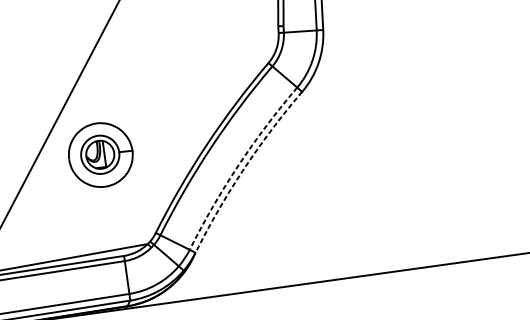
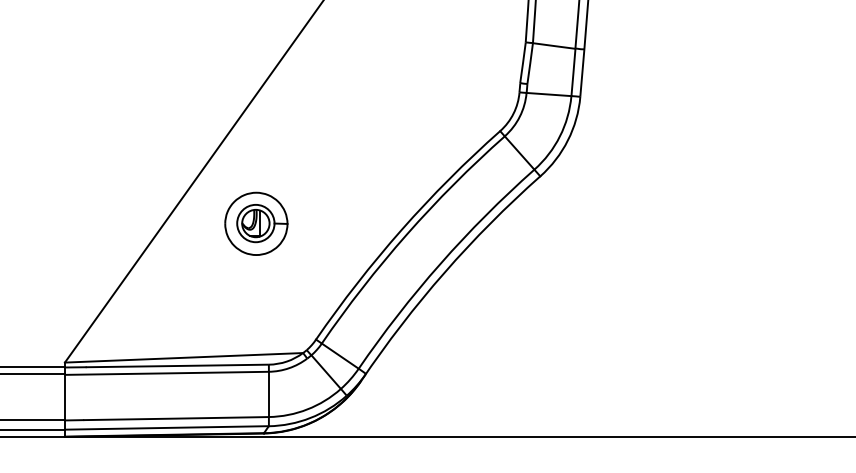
part: (100, 154) -> (256, 223), size x0.71
arc: (238, 165) -> (440, 263), dashed -> solid
arc: (242, 171) -> (444, 272), dashed -> solid

